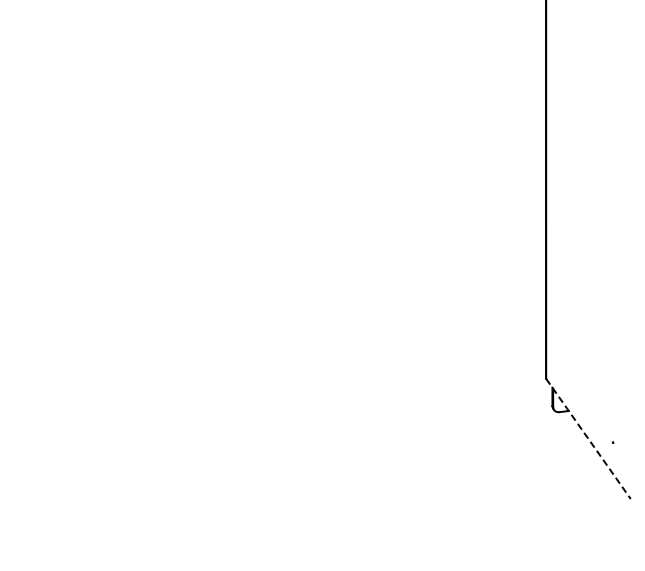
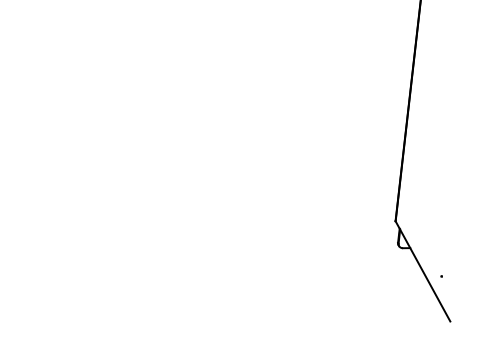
line: (588, 439) -> (422, 271), dashed -> solid

